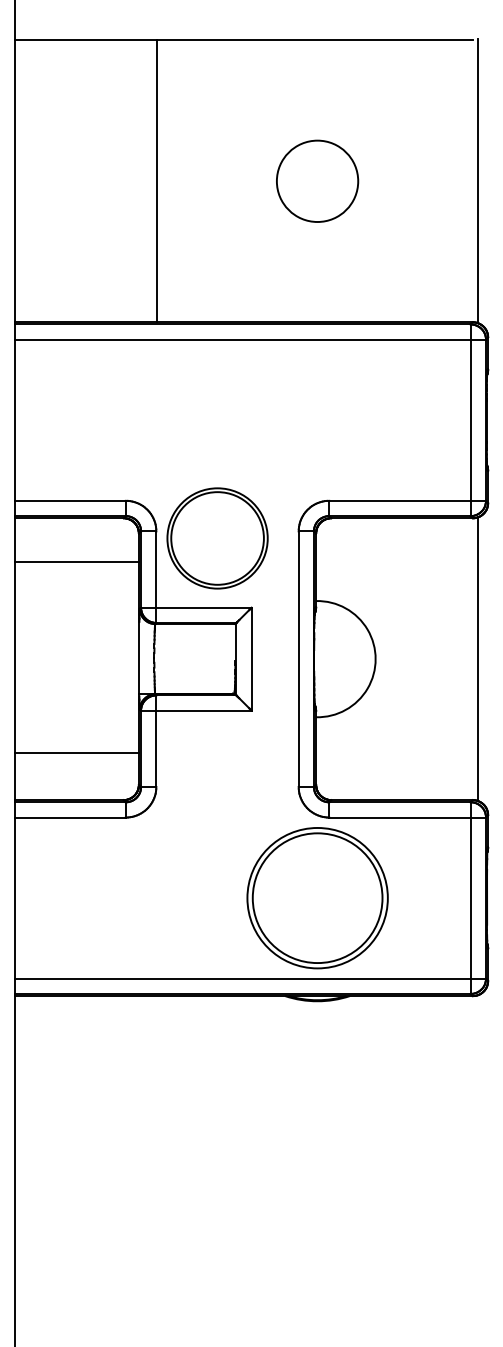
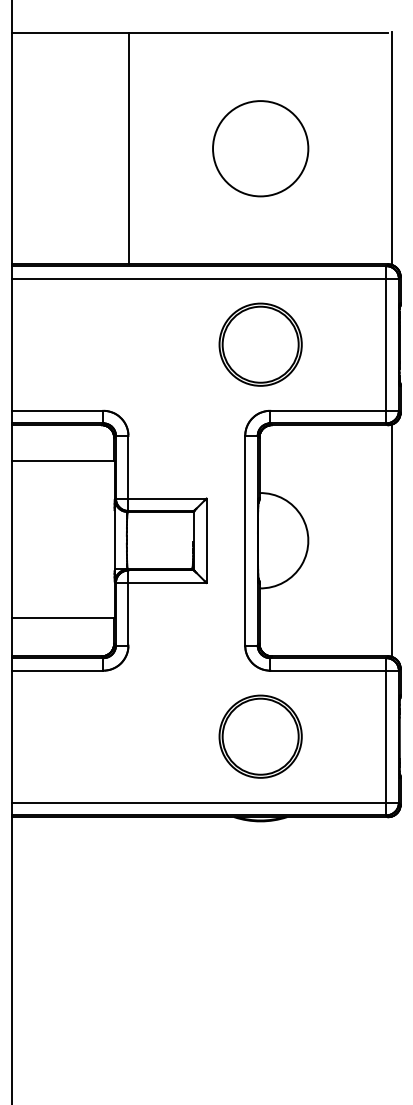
circle: (317, 181) -> (260, 148), size x1.43
part: (217, 538) -> (260, 344), moved
part: (317, 897) -> (260, 736), size x0.71

